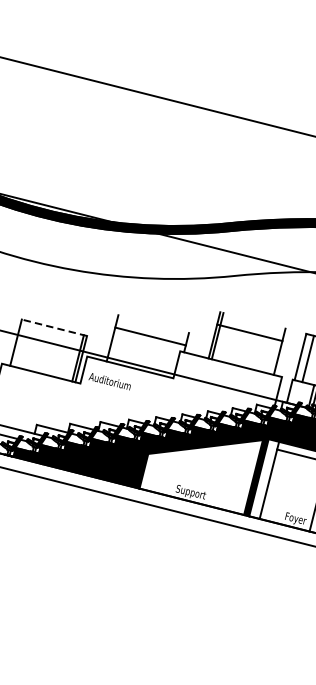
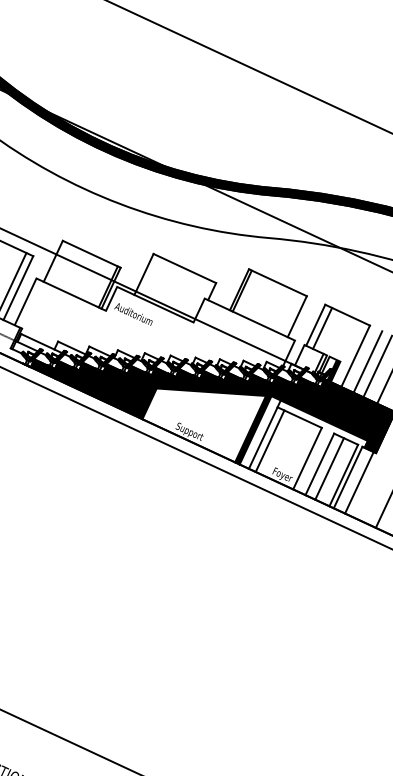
line: (54, 328) -> (91, 254), dashed -> solid
line: (249, 332) -> (277, 282), moved
line: (150, 336) -> (184, 268), moved
line: (275, 485) -> (269, 440), added

